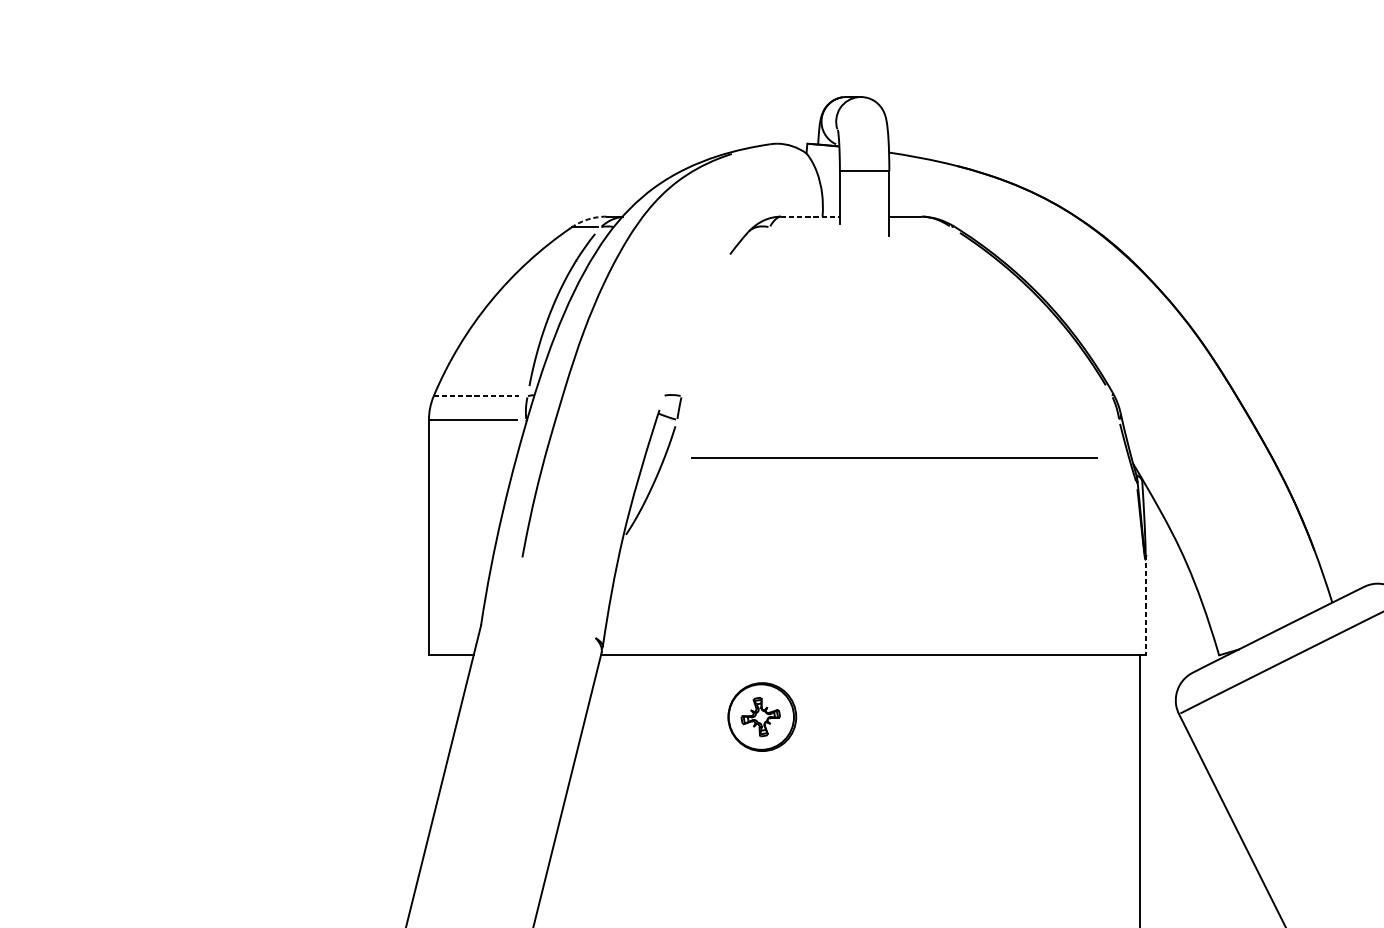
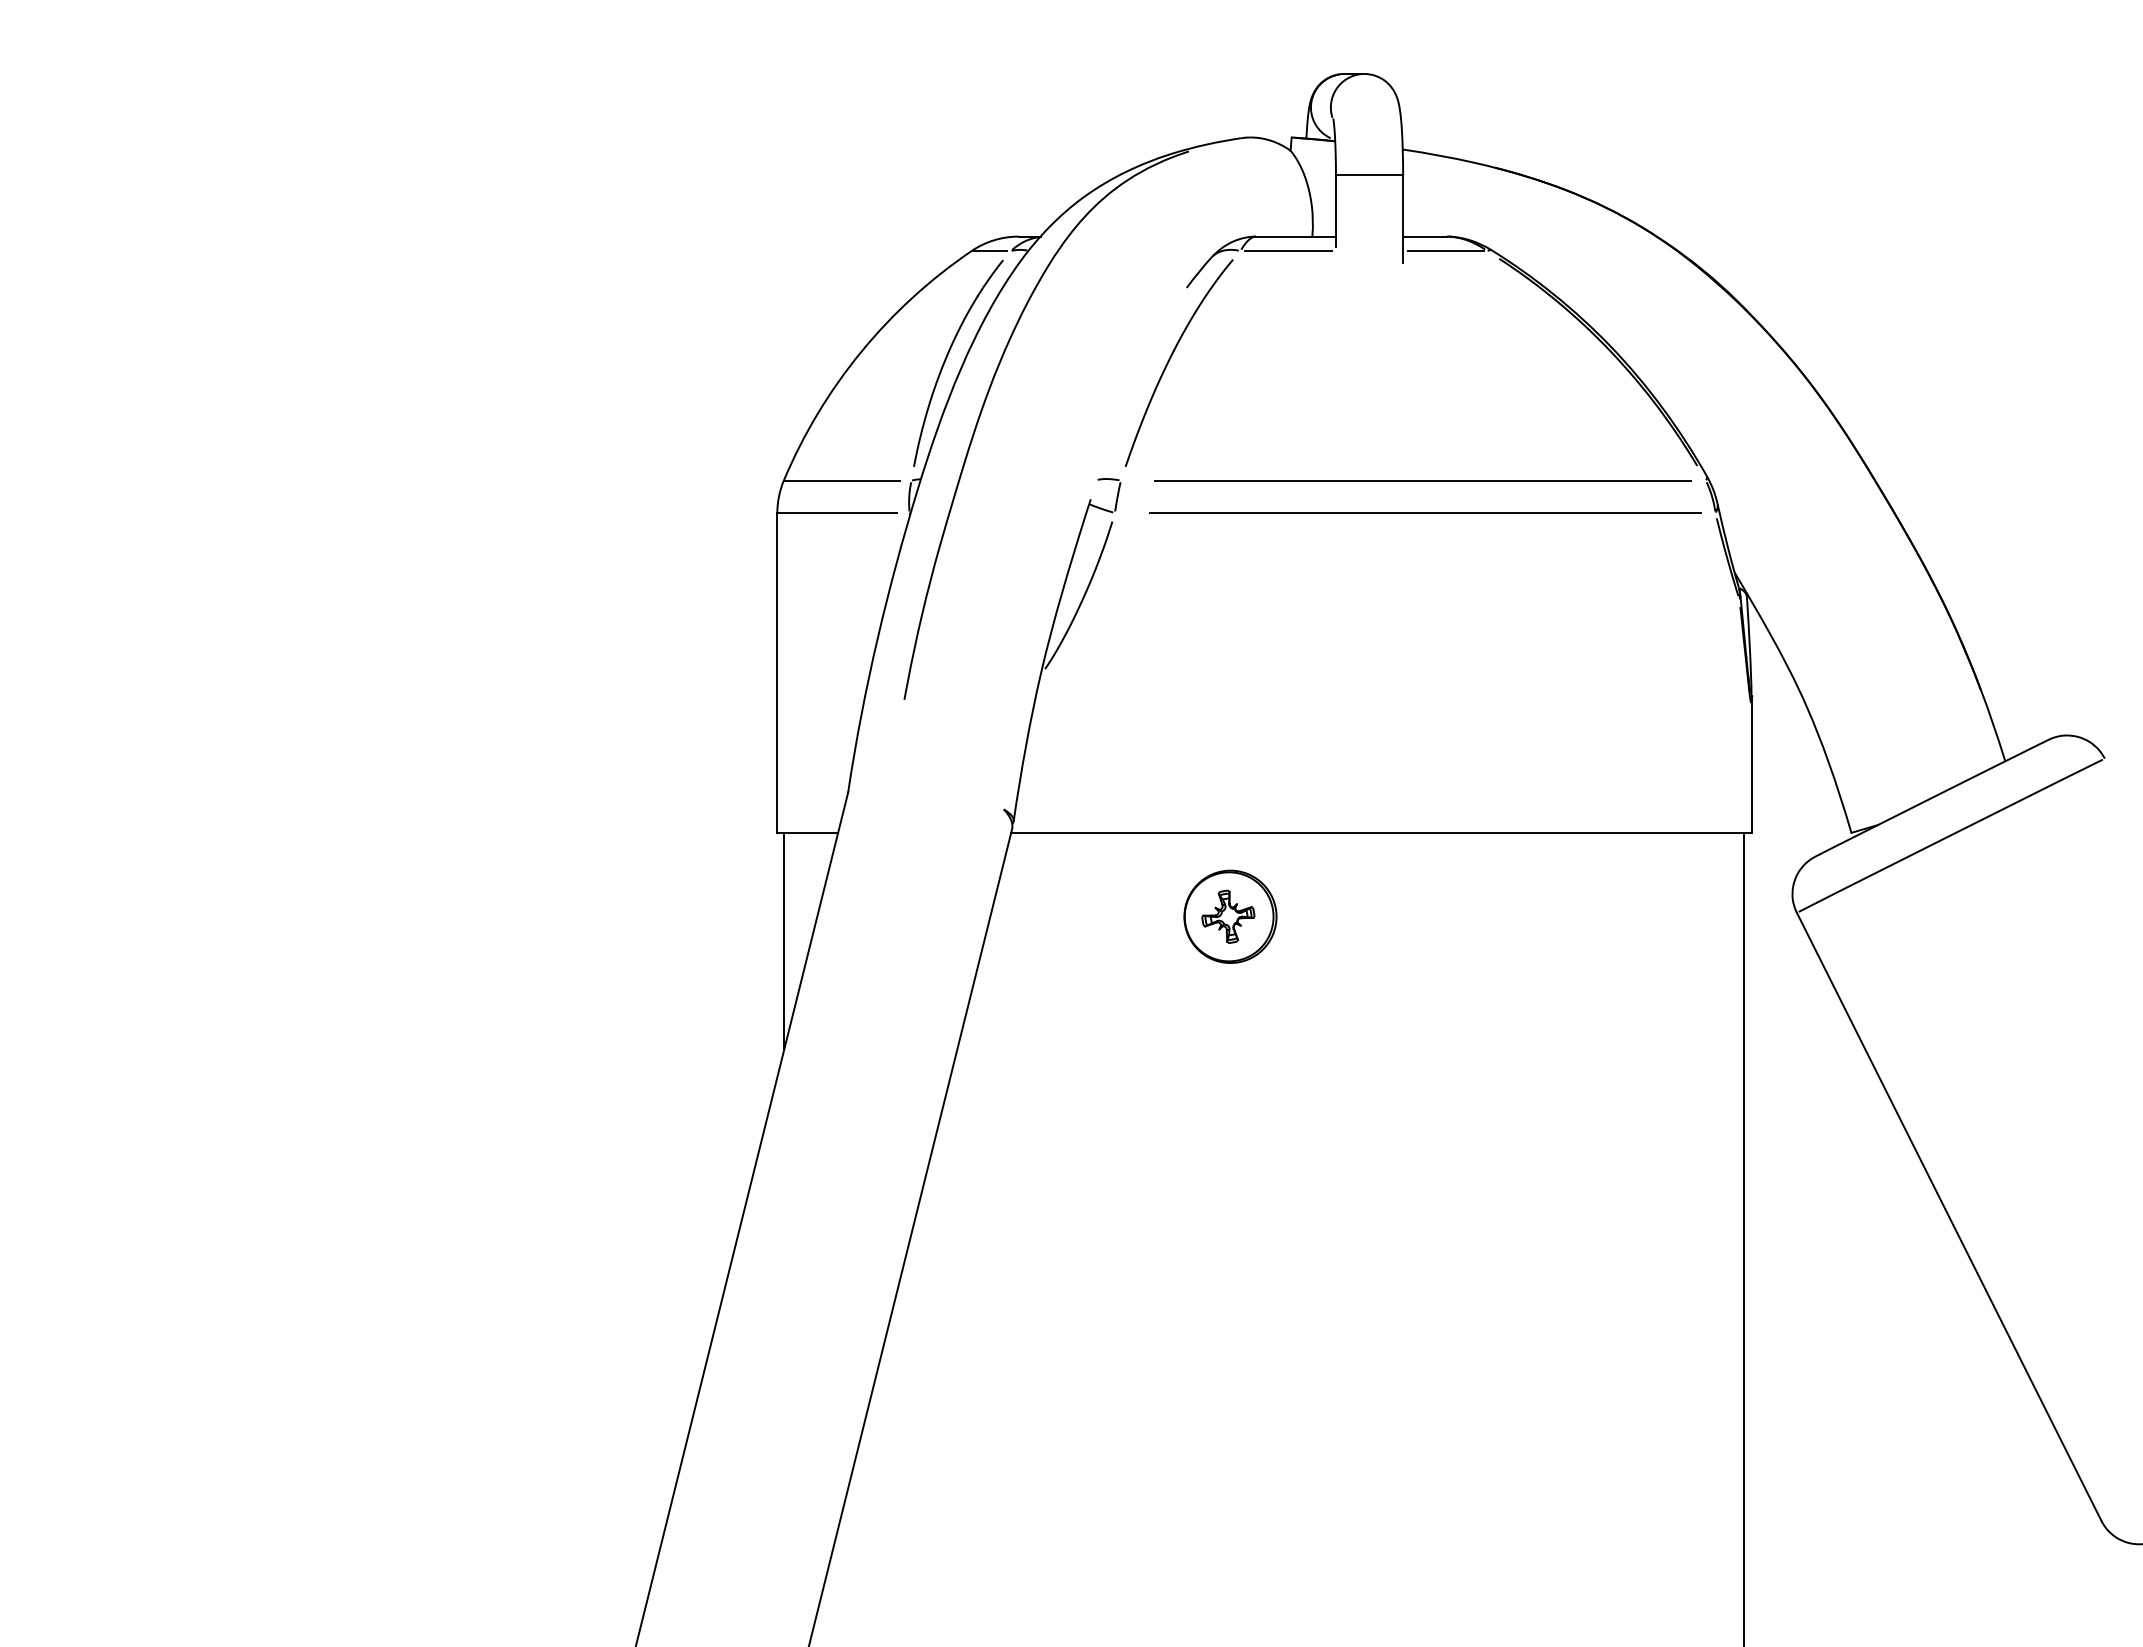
line: (810, 216) -> (1296, 236), dashed -> solid
arc: (588, 219) -> (994, 240), dashed -> solid
line: (805, 227) -> (1288, 251), added
line: (920, 227) -> (1445, 251), added
curve: (718, 307) -> (1170, 359), added
line: (476, 396) -> (841, 480), dashed -> solid
line: (903, 396) -> (1422, 480), added
line: (894, 457) -> (1425, 512), moved
line: (1145, 605) -> (1751, 765), dashed -> solid
line: (434, 734) -> (784, 940), added

